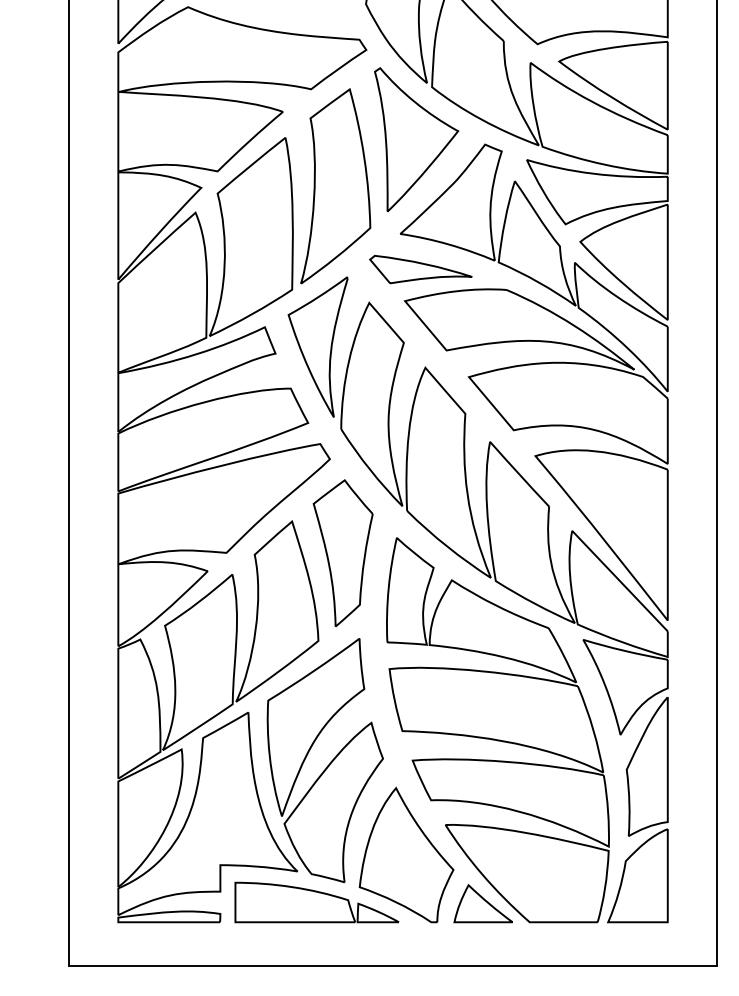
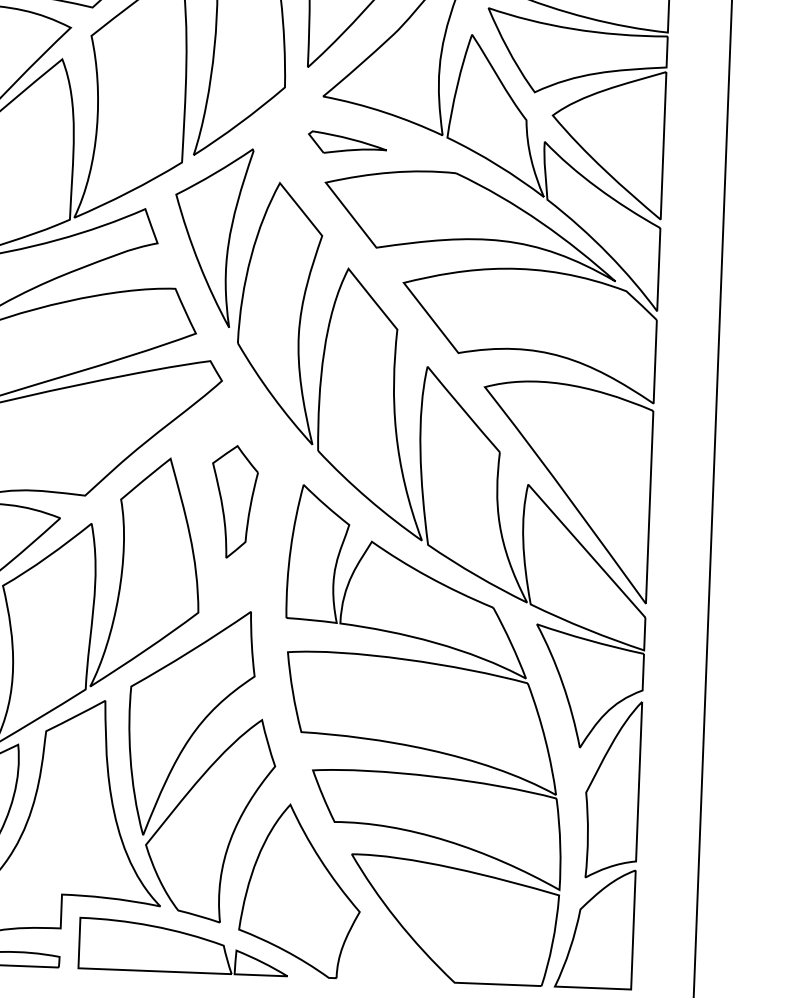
part: (420, 269) -> (347, 142), size x0.6
part: (342, 553) -> (233, 502), size x0.6
part: (482, 903) -> (395, 956), removed

